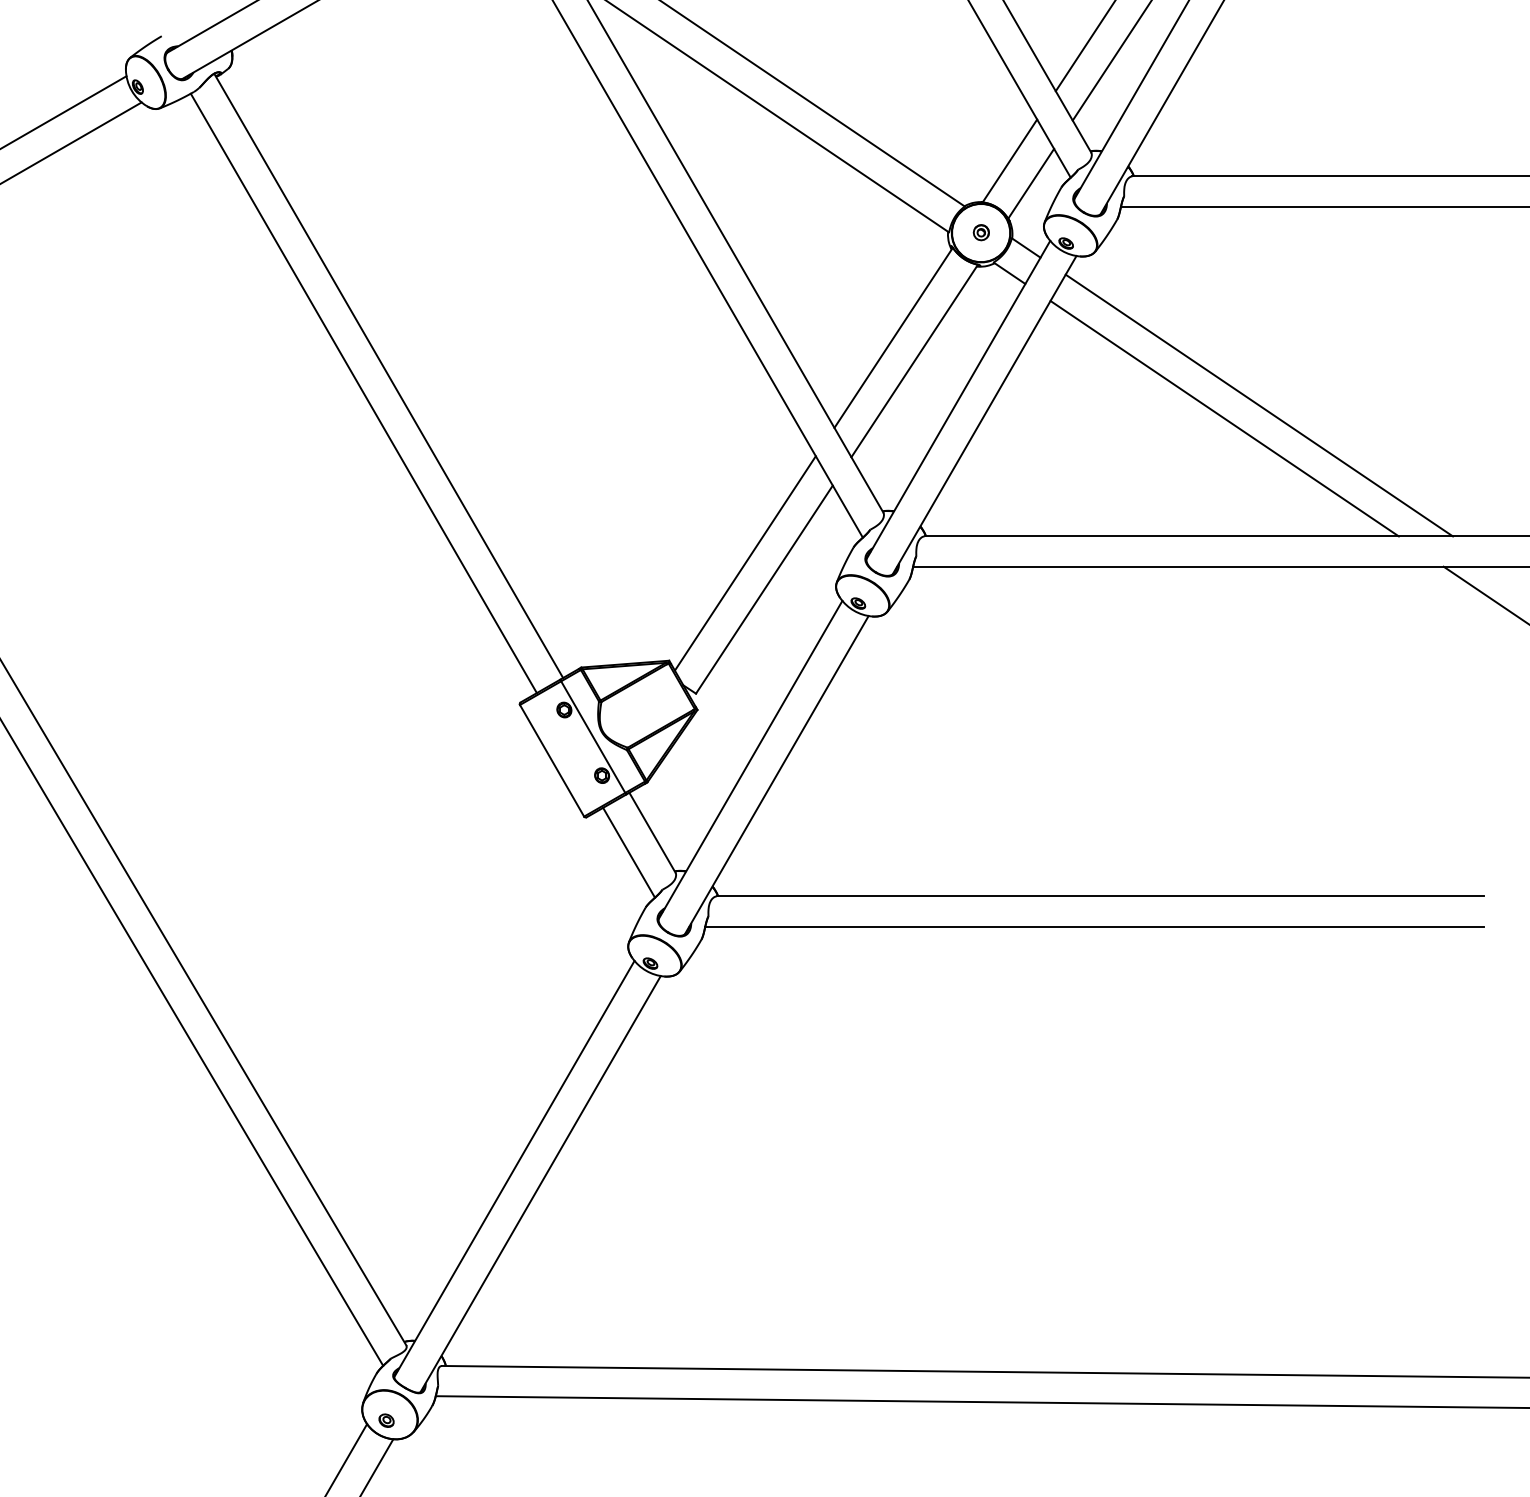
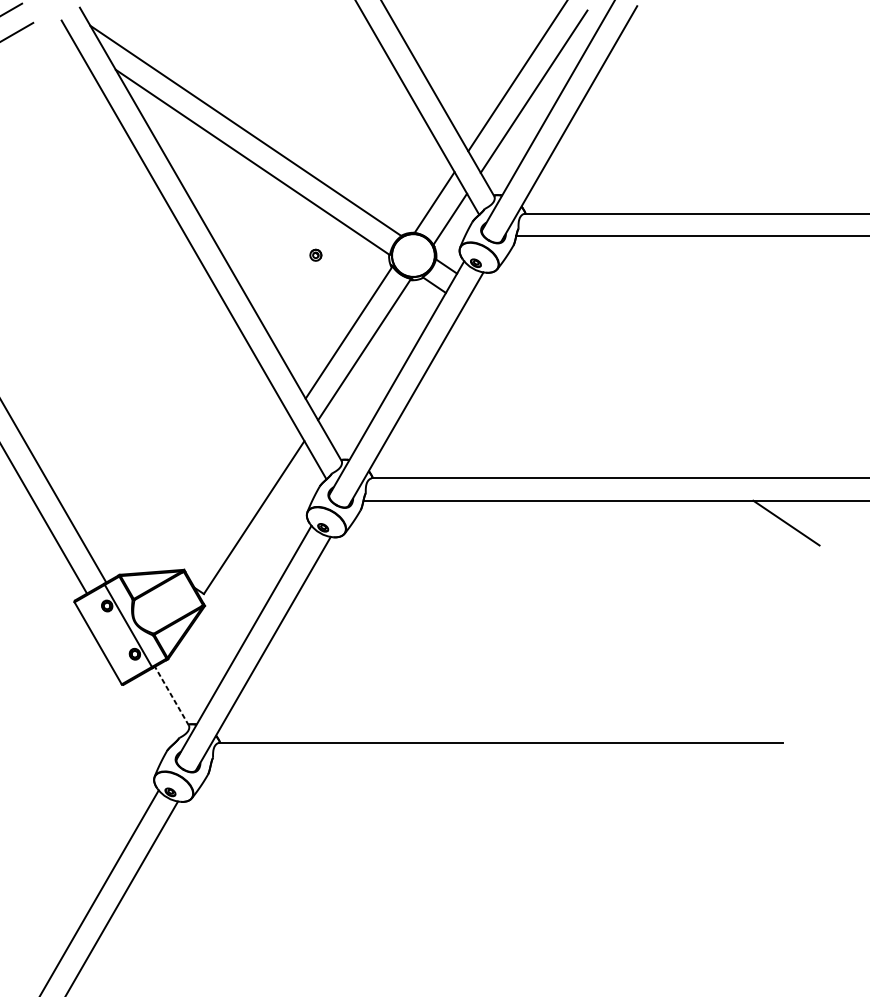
part: (980, 232) -> (315, 255), moved
line: (1258, 405) -> (617, 382), removed
line: (1224, 418) -> (592, 391), removed
line: (744, 563) -> (239, 498), removed
line: (652, 832) -> (171, 696), solid -> dashed
line: (629, 852) -> (155, 710), removed
line: (1094, 926) -> (496, 765), removed

